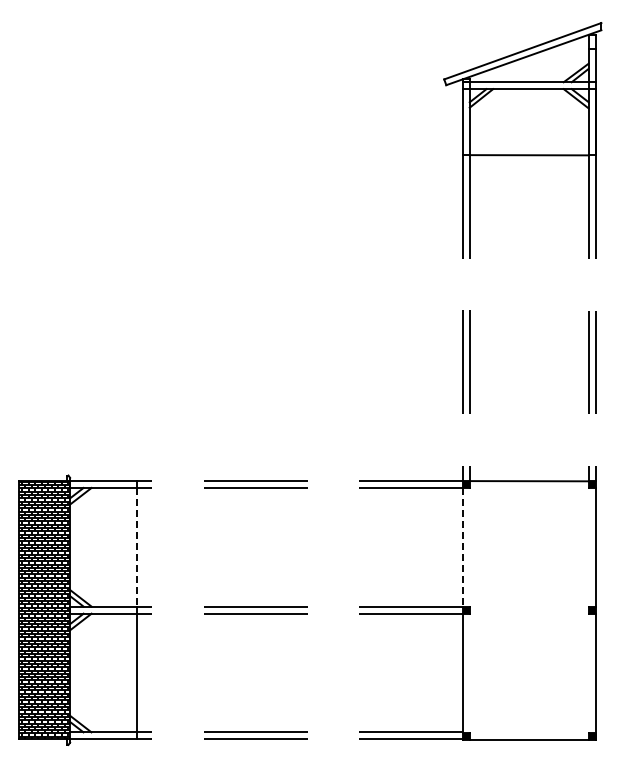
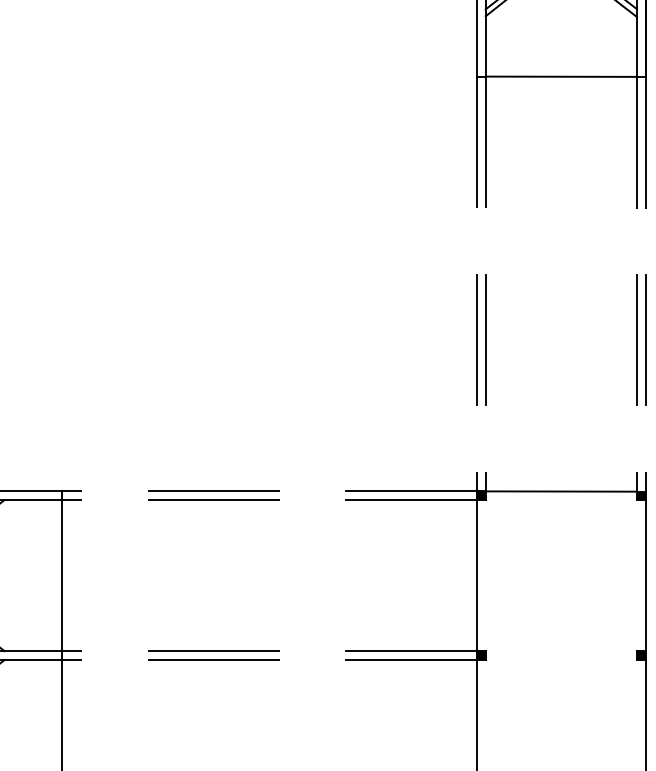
line: (136, 547) -> (61, 575), dashed -> solid
line: (462, 547) -> (476, 575), dashed -> solid

